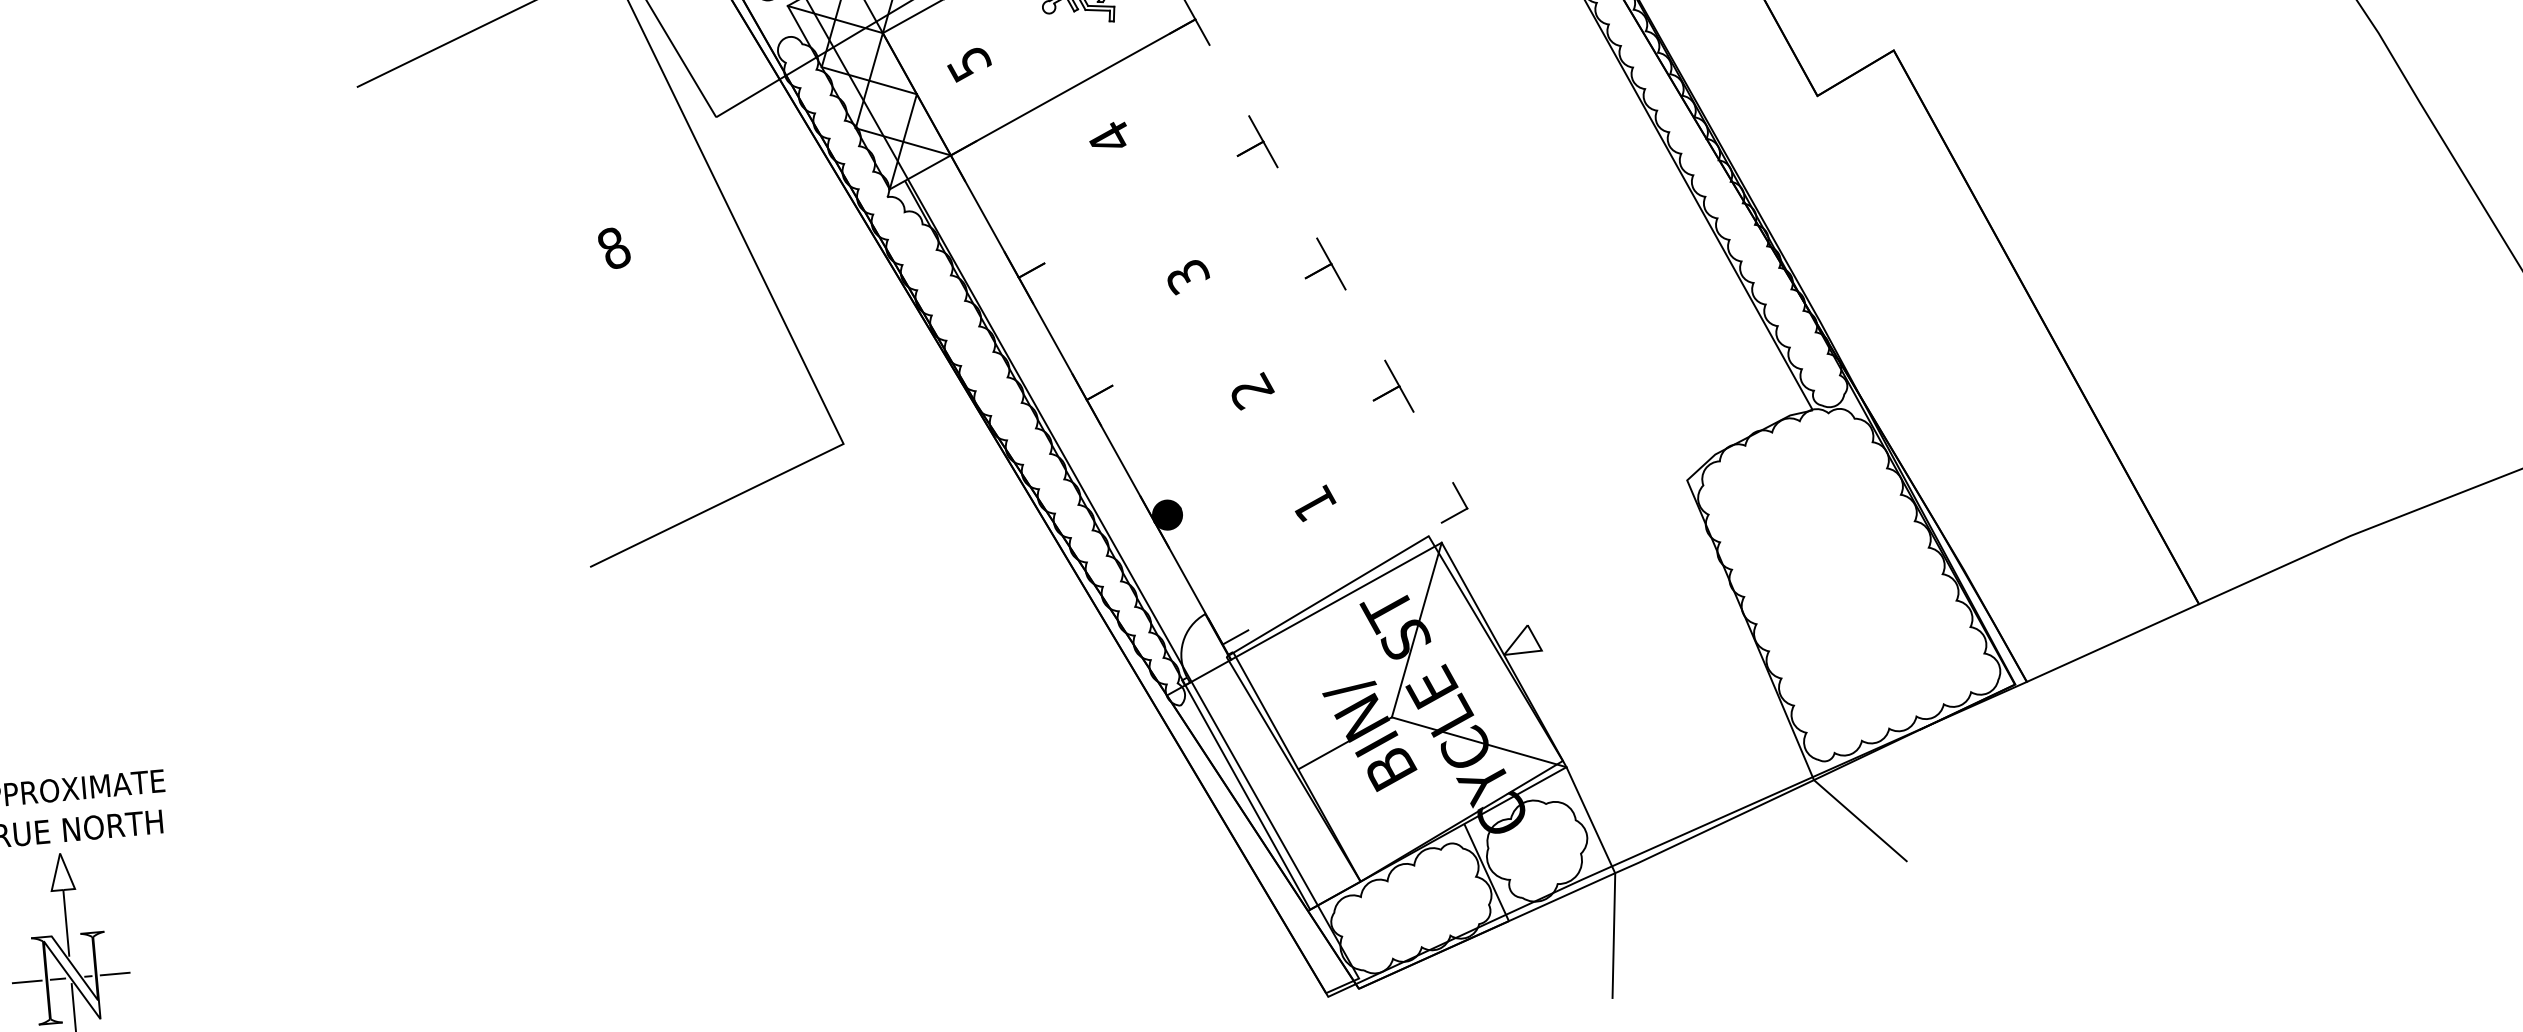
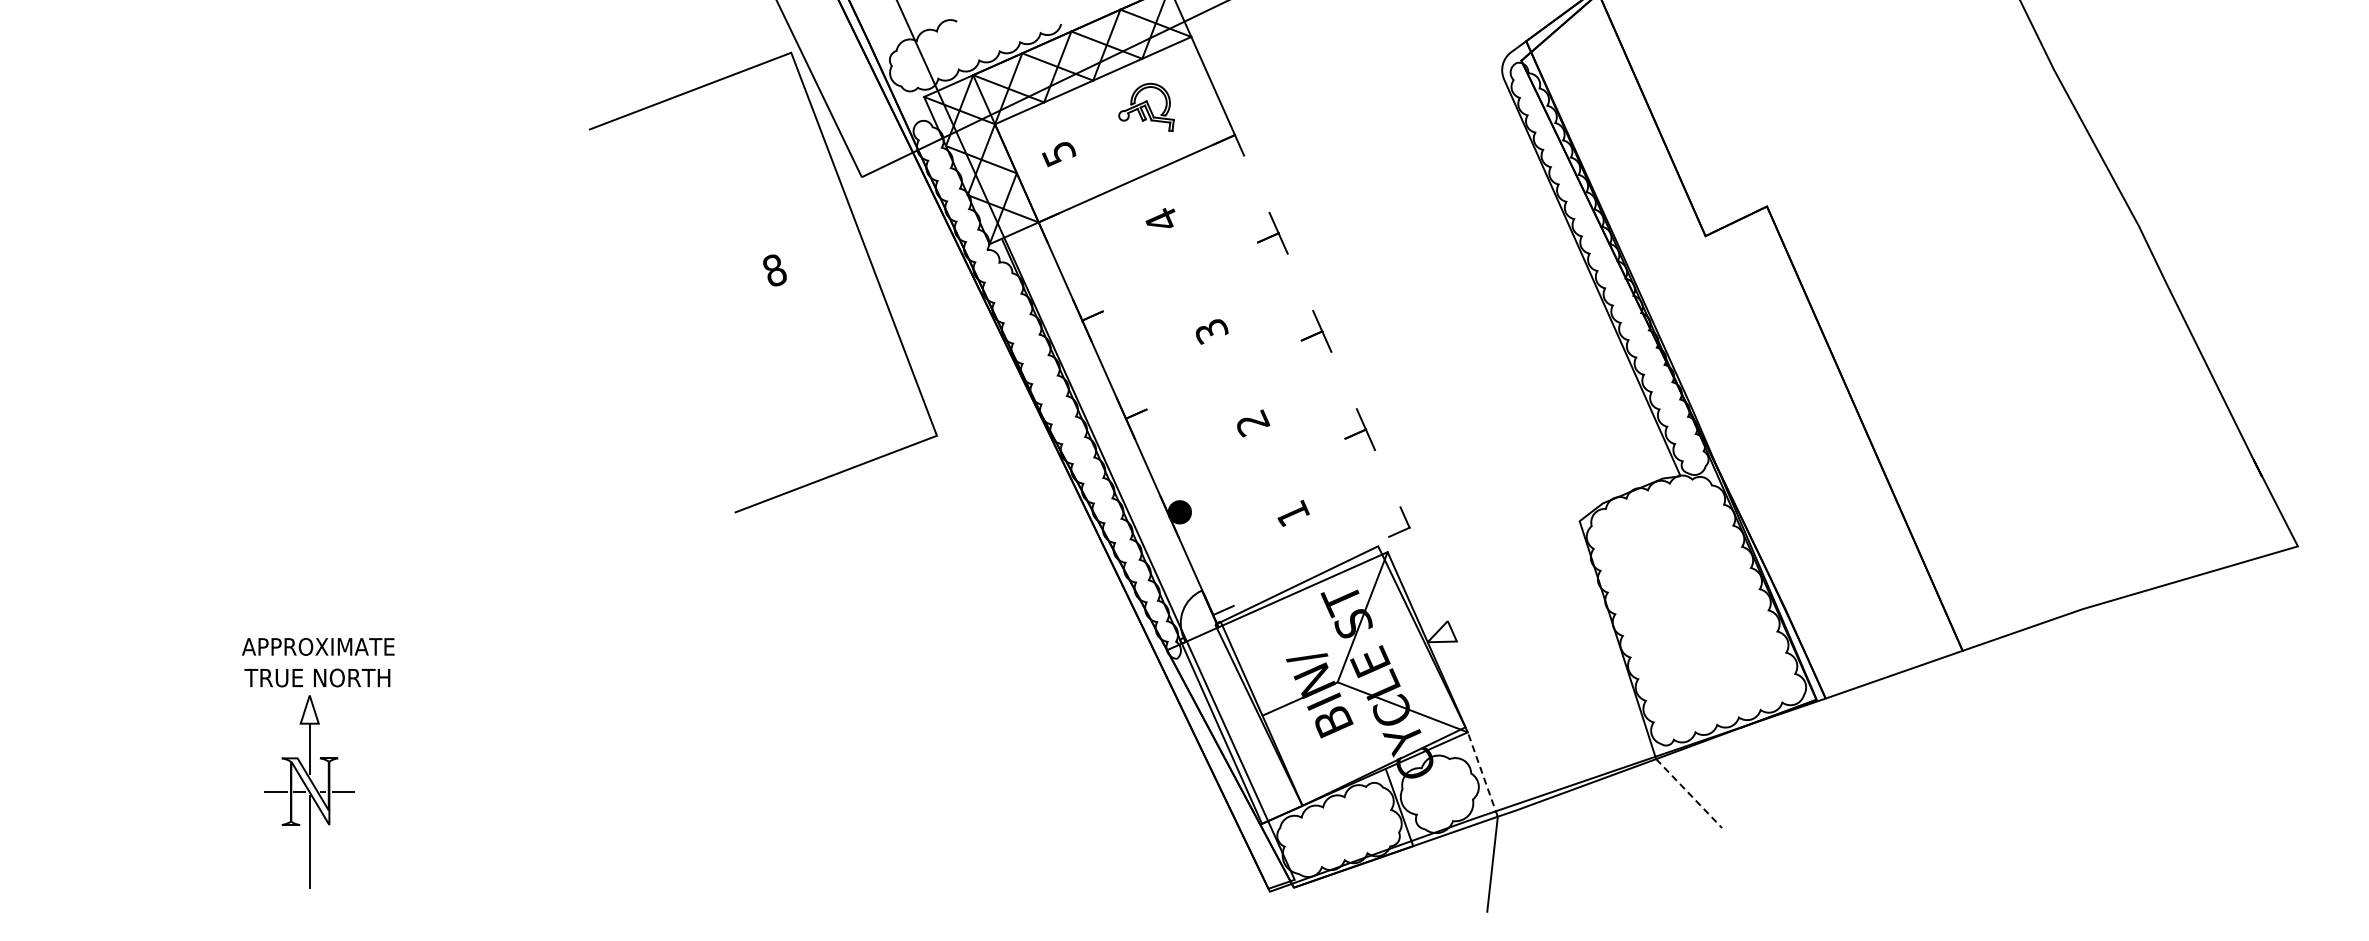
line: (1590, 820) -> (1482, 774), solid -> dashed
line: (1861, 820) -> (1689, 793), solid -> dashed

